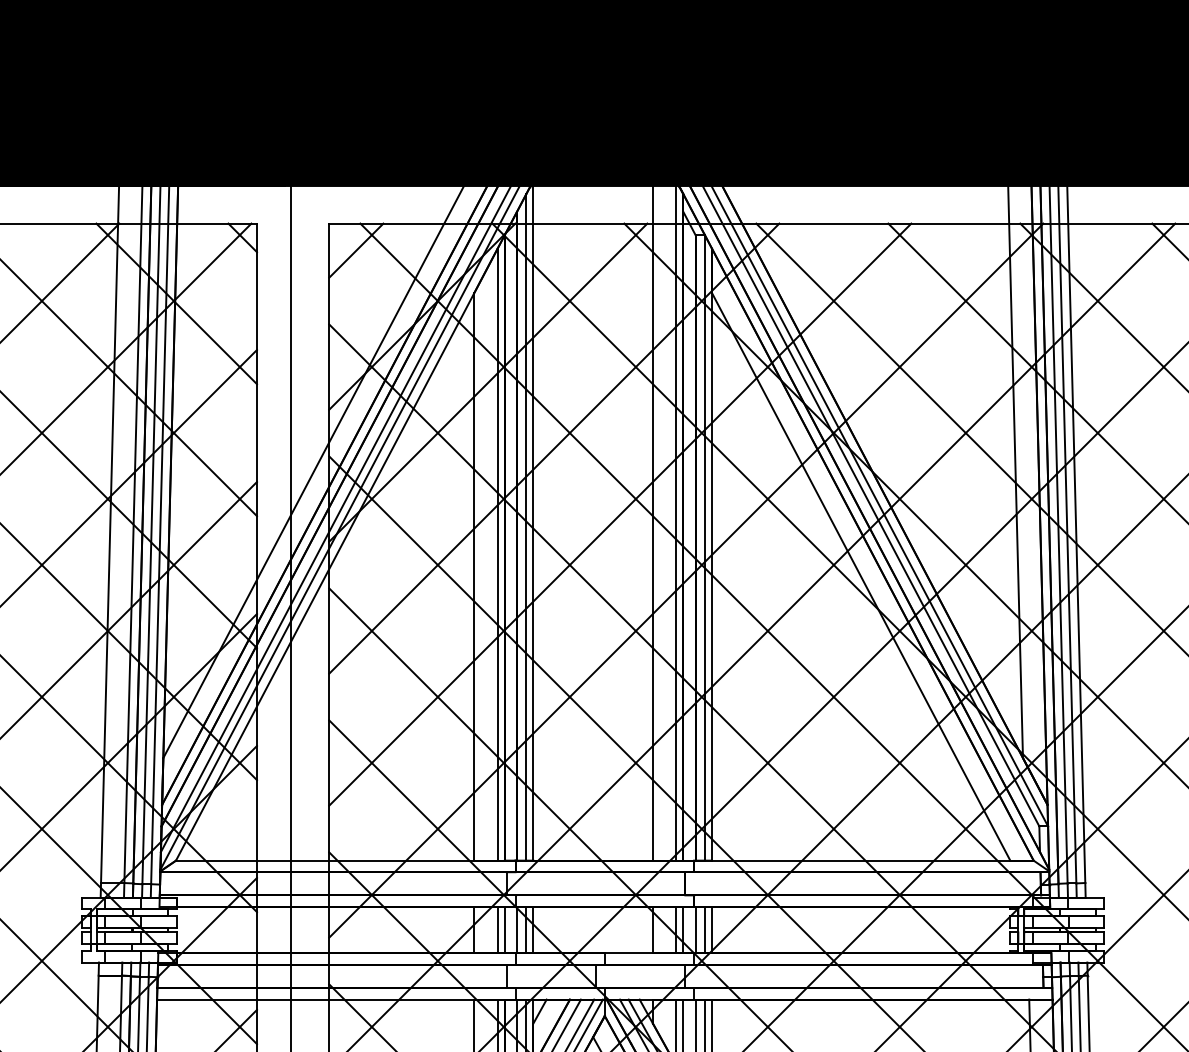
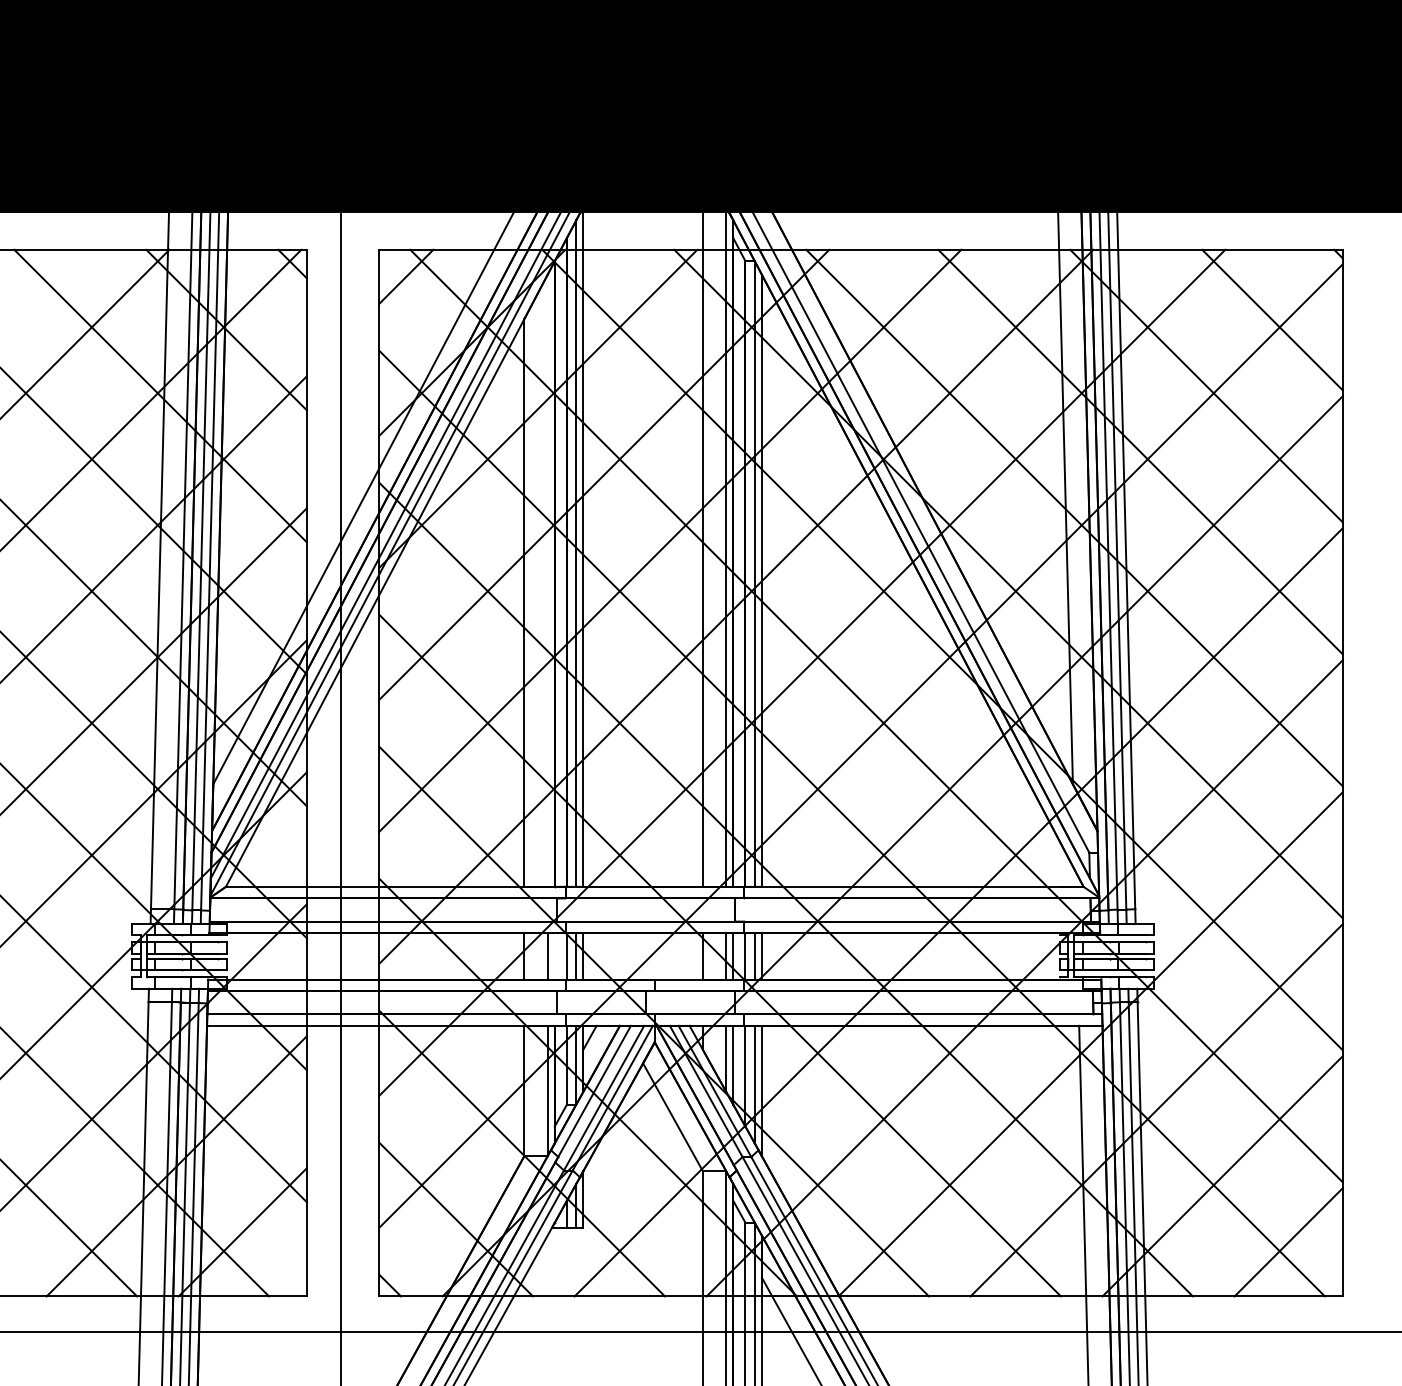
line: (874, 496) -> (924, 522), removed
line: (497, 554) -> (547, 580), removed
line: (860, 576) -> (910, 602), removed
line: (504, 930) -> (554, 956), removed

